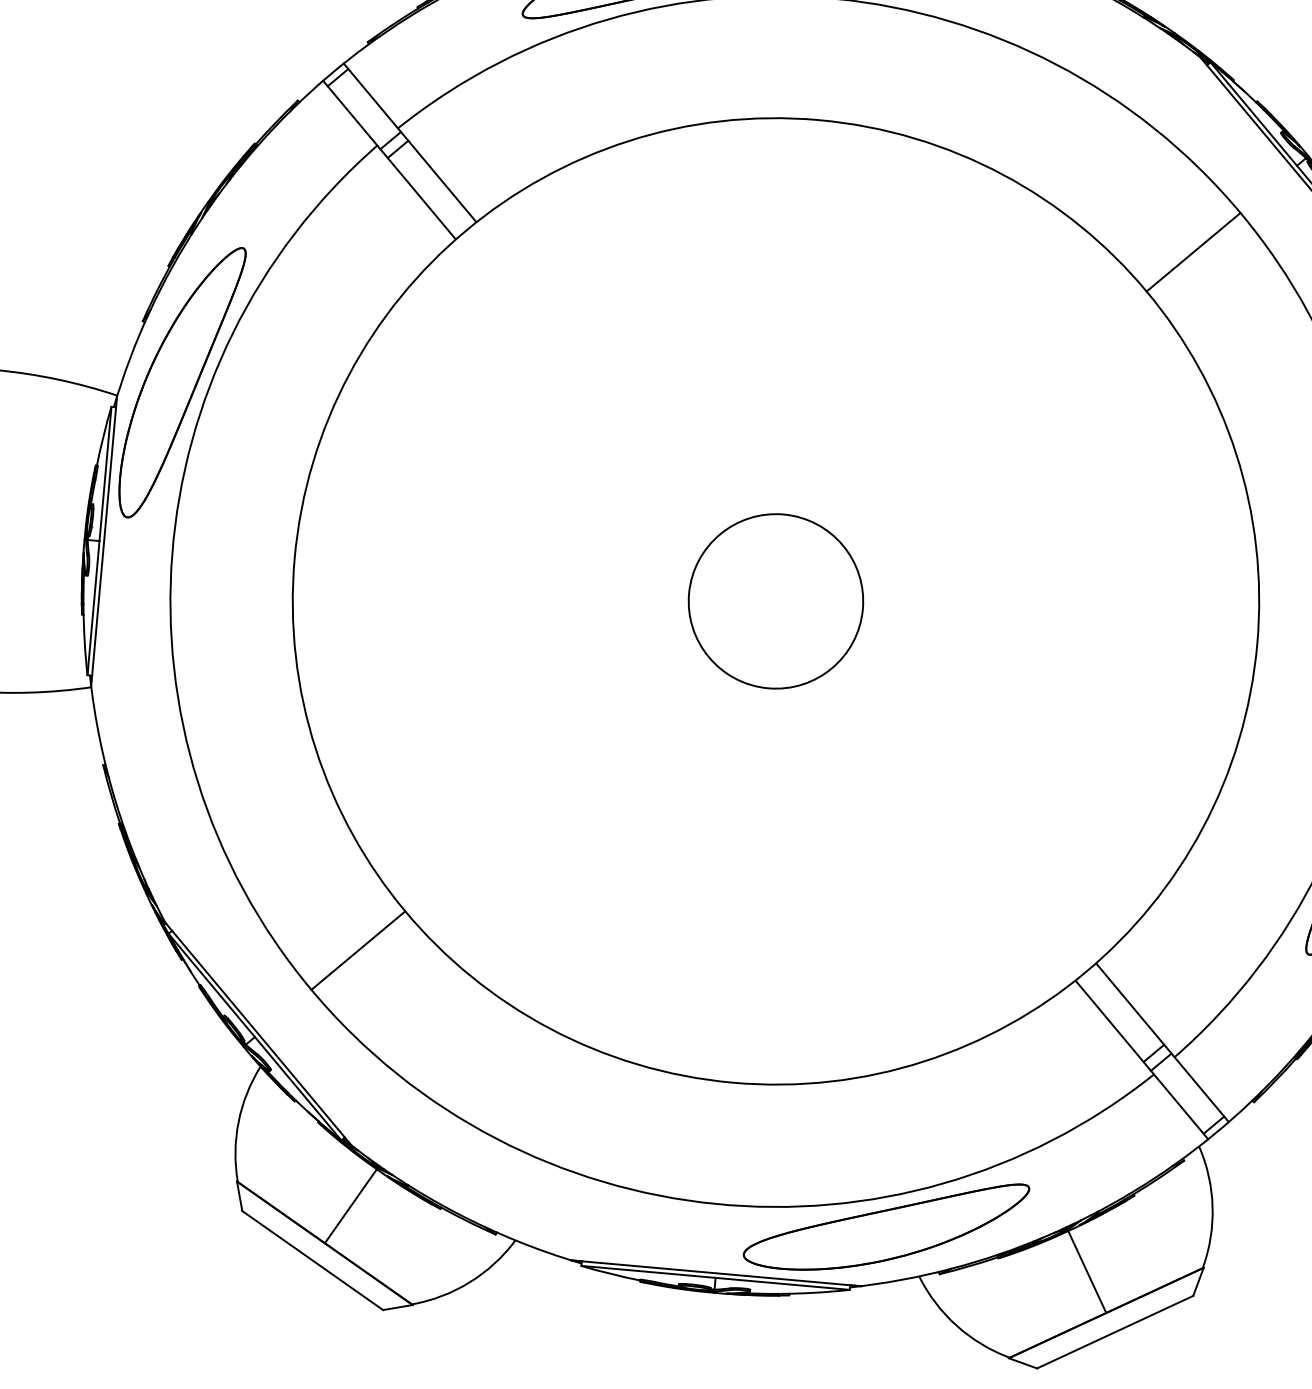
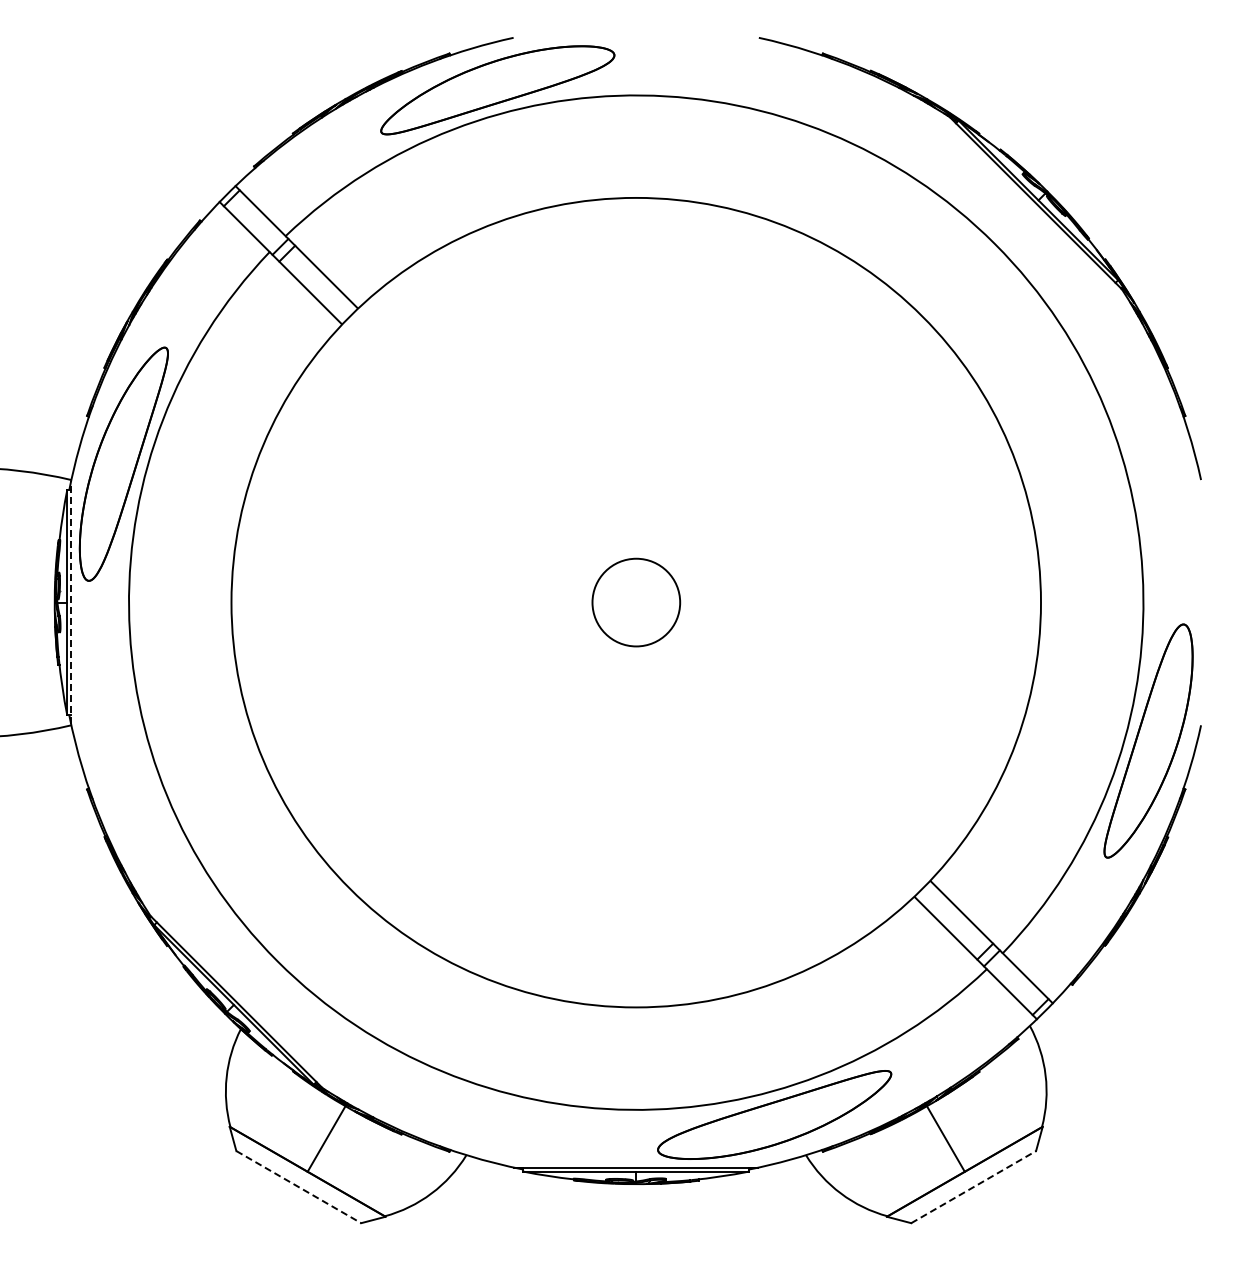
line: (1193, 252) -> (958, 280), removed
line: (104, 541) -> (71, 602), solid -> dashed
circle: (776, 601) -> (636, 602), size x0.6
line: (358, 949) -> (313, 924), removed
line: (313, 1261) -> (299, 1187), solid -> dashed
line: (1116, 1331) -> (974, 1186), solid -> dashed

